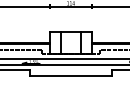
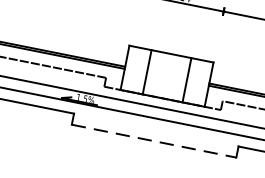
line: (71, 75) -> (155, 140), solid -> dashed

